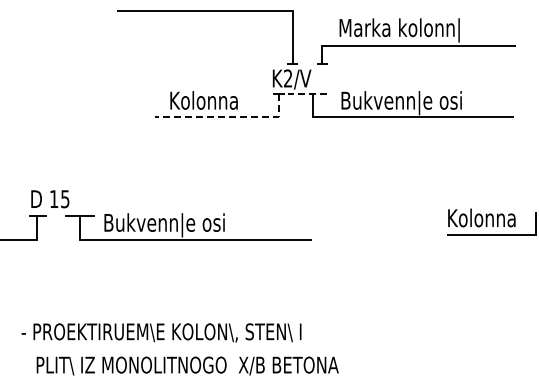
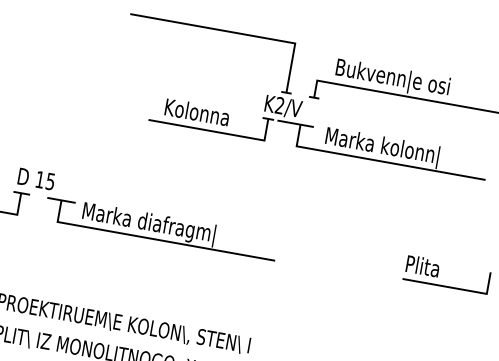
text: (400, 30) -> (393, 79), Marka kolonn| -> Bukvenn|e osi
line: (307, 94) -> (295, 123), dashed -> solid
text: (402, 103) -> (383, 148), Bukvenn|e osi -> Marka kolonn|
line: (228, 117) -> (217, 132), dashed -> solid
text: (482, 217) -> (439, 268), Kolonna -> Plita
text: (175, 225) -> (149, 224), Bukvenn|e osi -> Marka diafragm|

